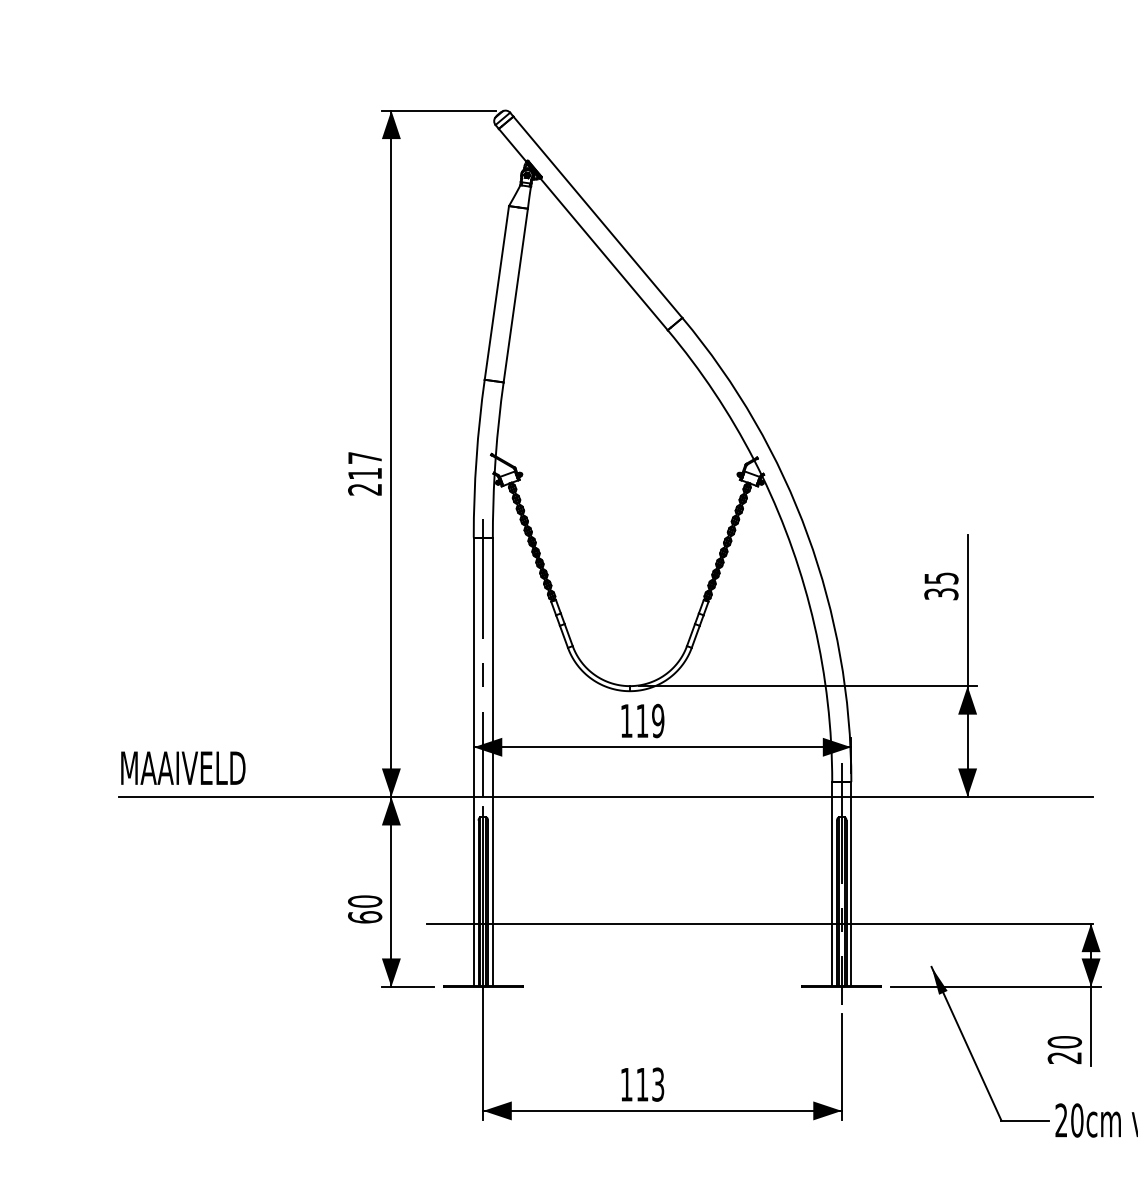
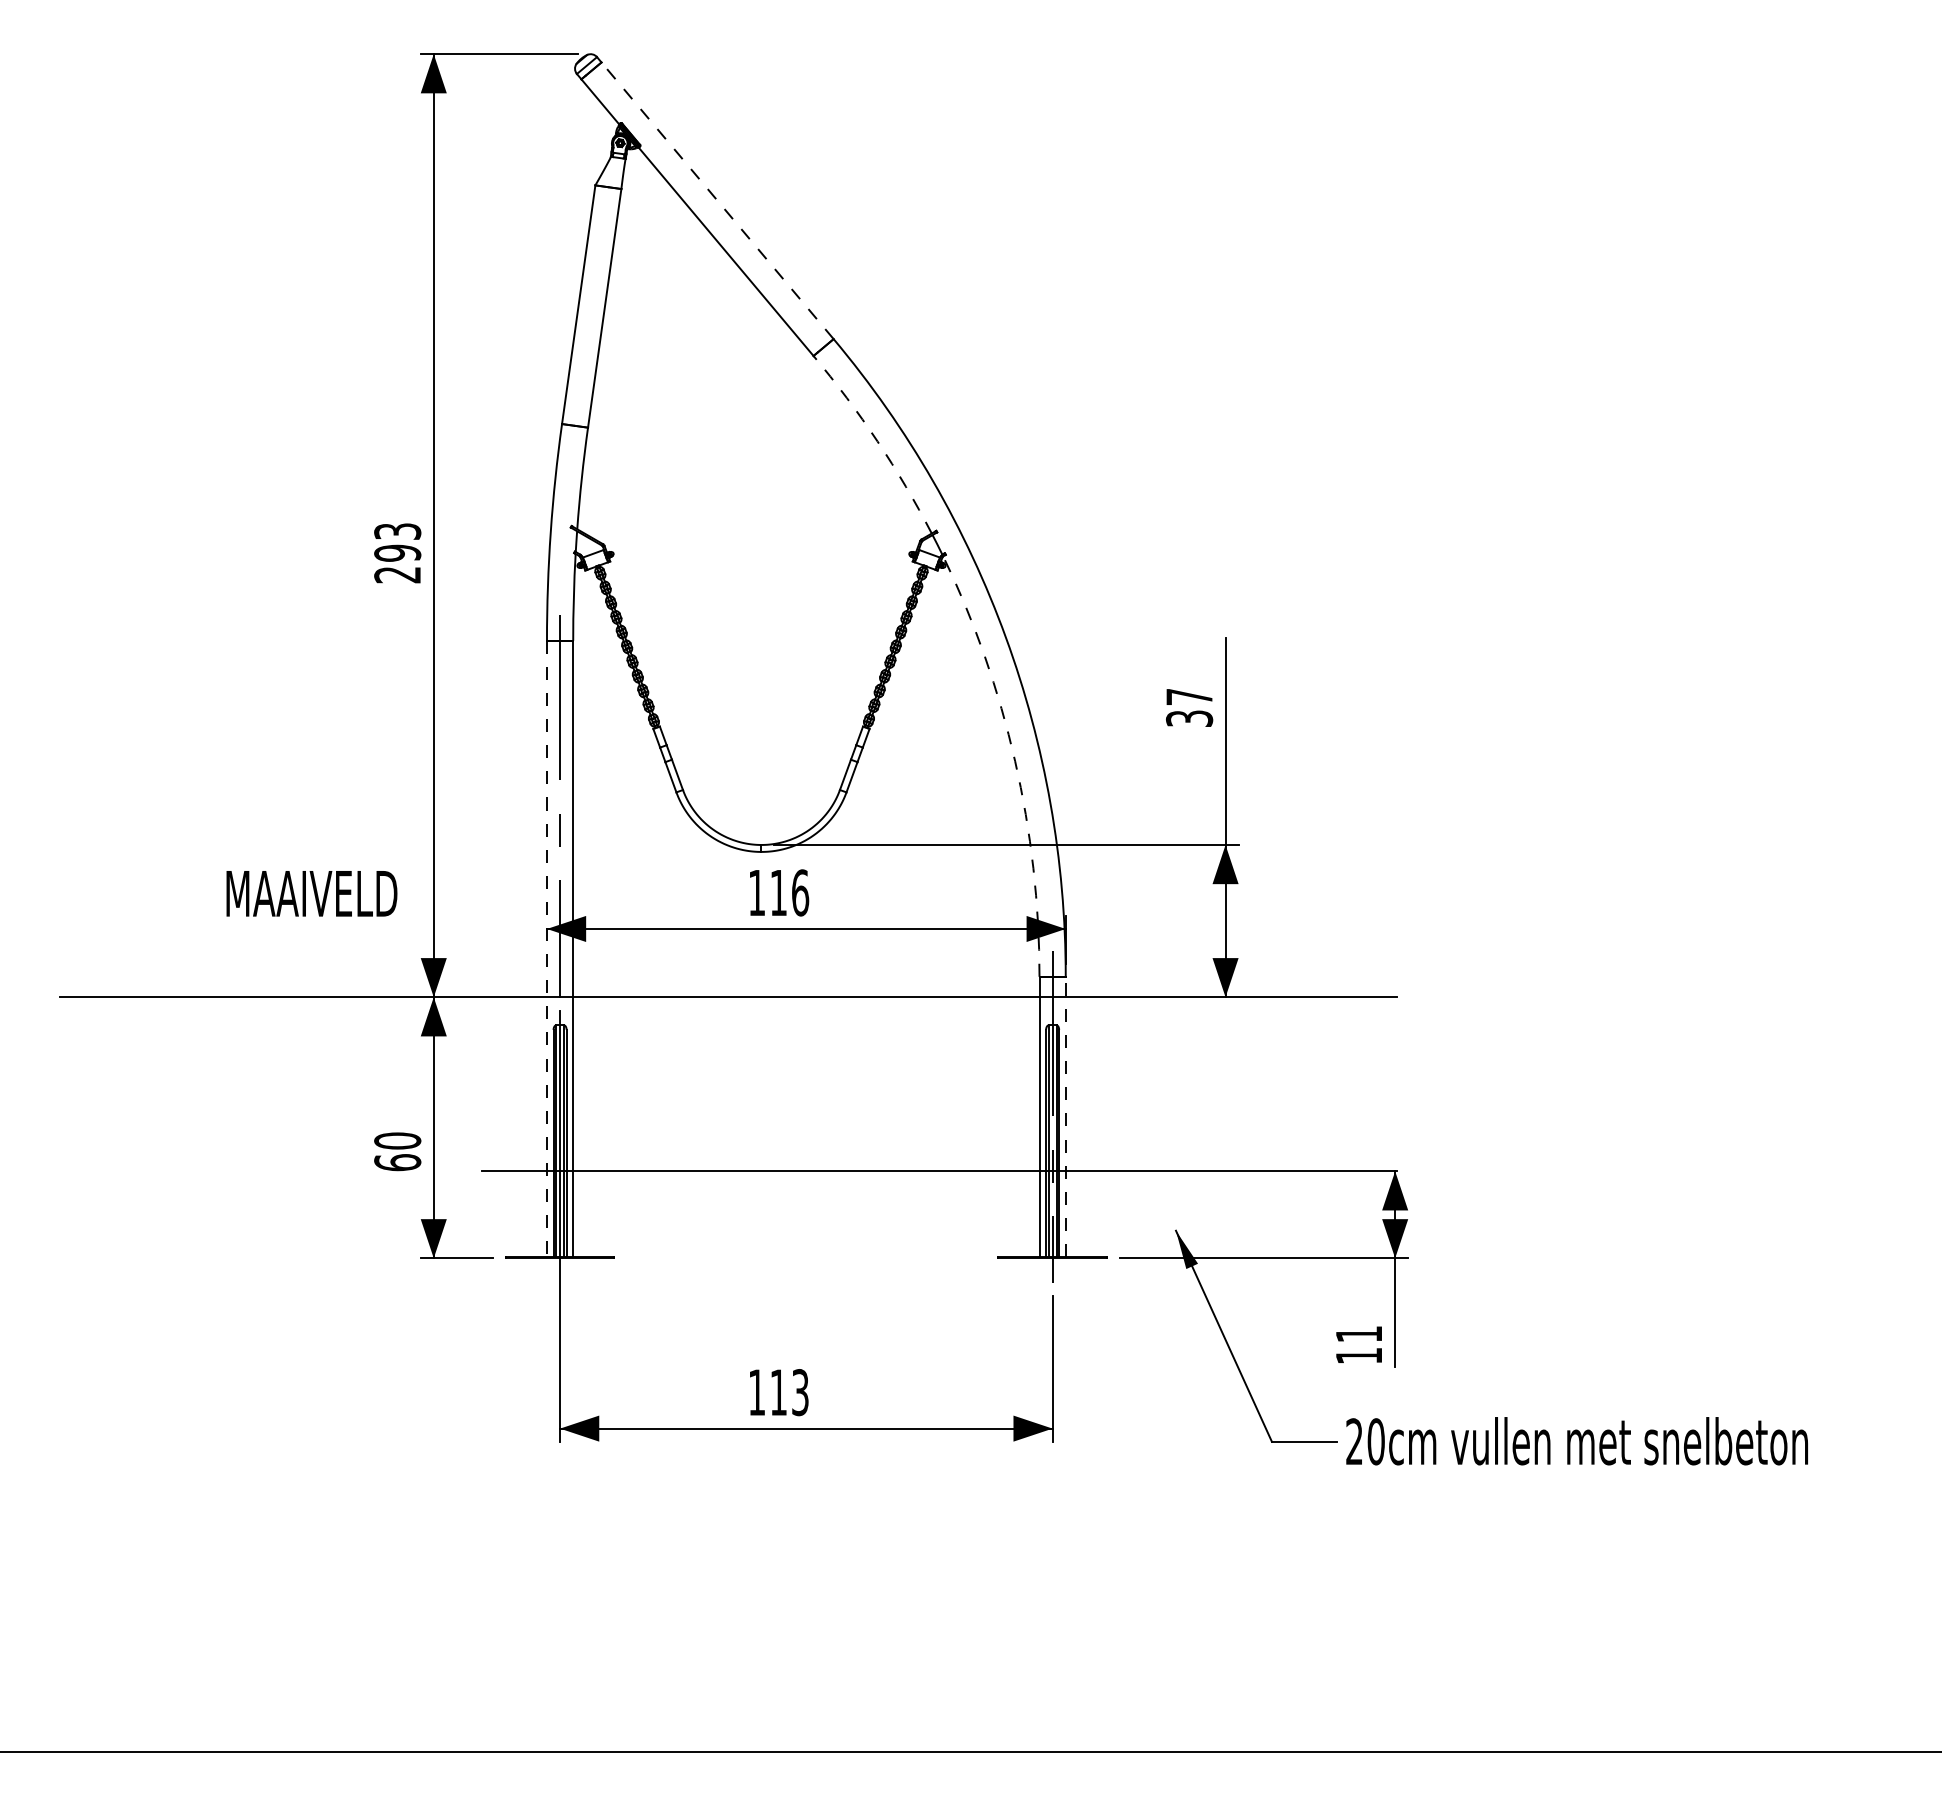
line: (597, 217) -> (717, 200), solid -> dashed
arc: (714, 392) -> (877, 441), solid -> dashed
text: (364, 465) -> (397, 542), 217 -> 293
text: (941, 578) -> (1189, 697), 35 -> 37
arc: (814, 625) -> (1015, 761), solid -> dashed
text: (658, 720) -> (800, 892), 119 -> 116
line: (473, 762) -> (546, 949), solid -> dashed
text: (183, 768) -> (311, 893), moved
line: (851, 883) -> (1065, 1116), solid -> dashed
text: (1064, 1049) -> (1358, 1344), 20 -> 11

